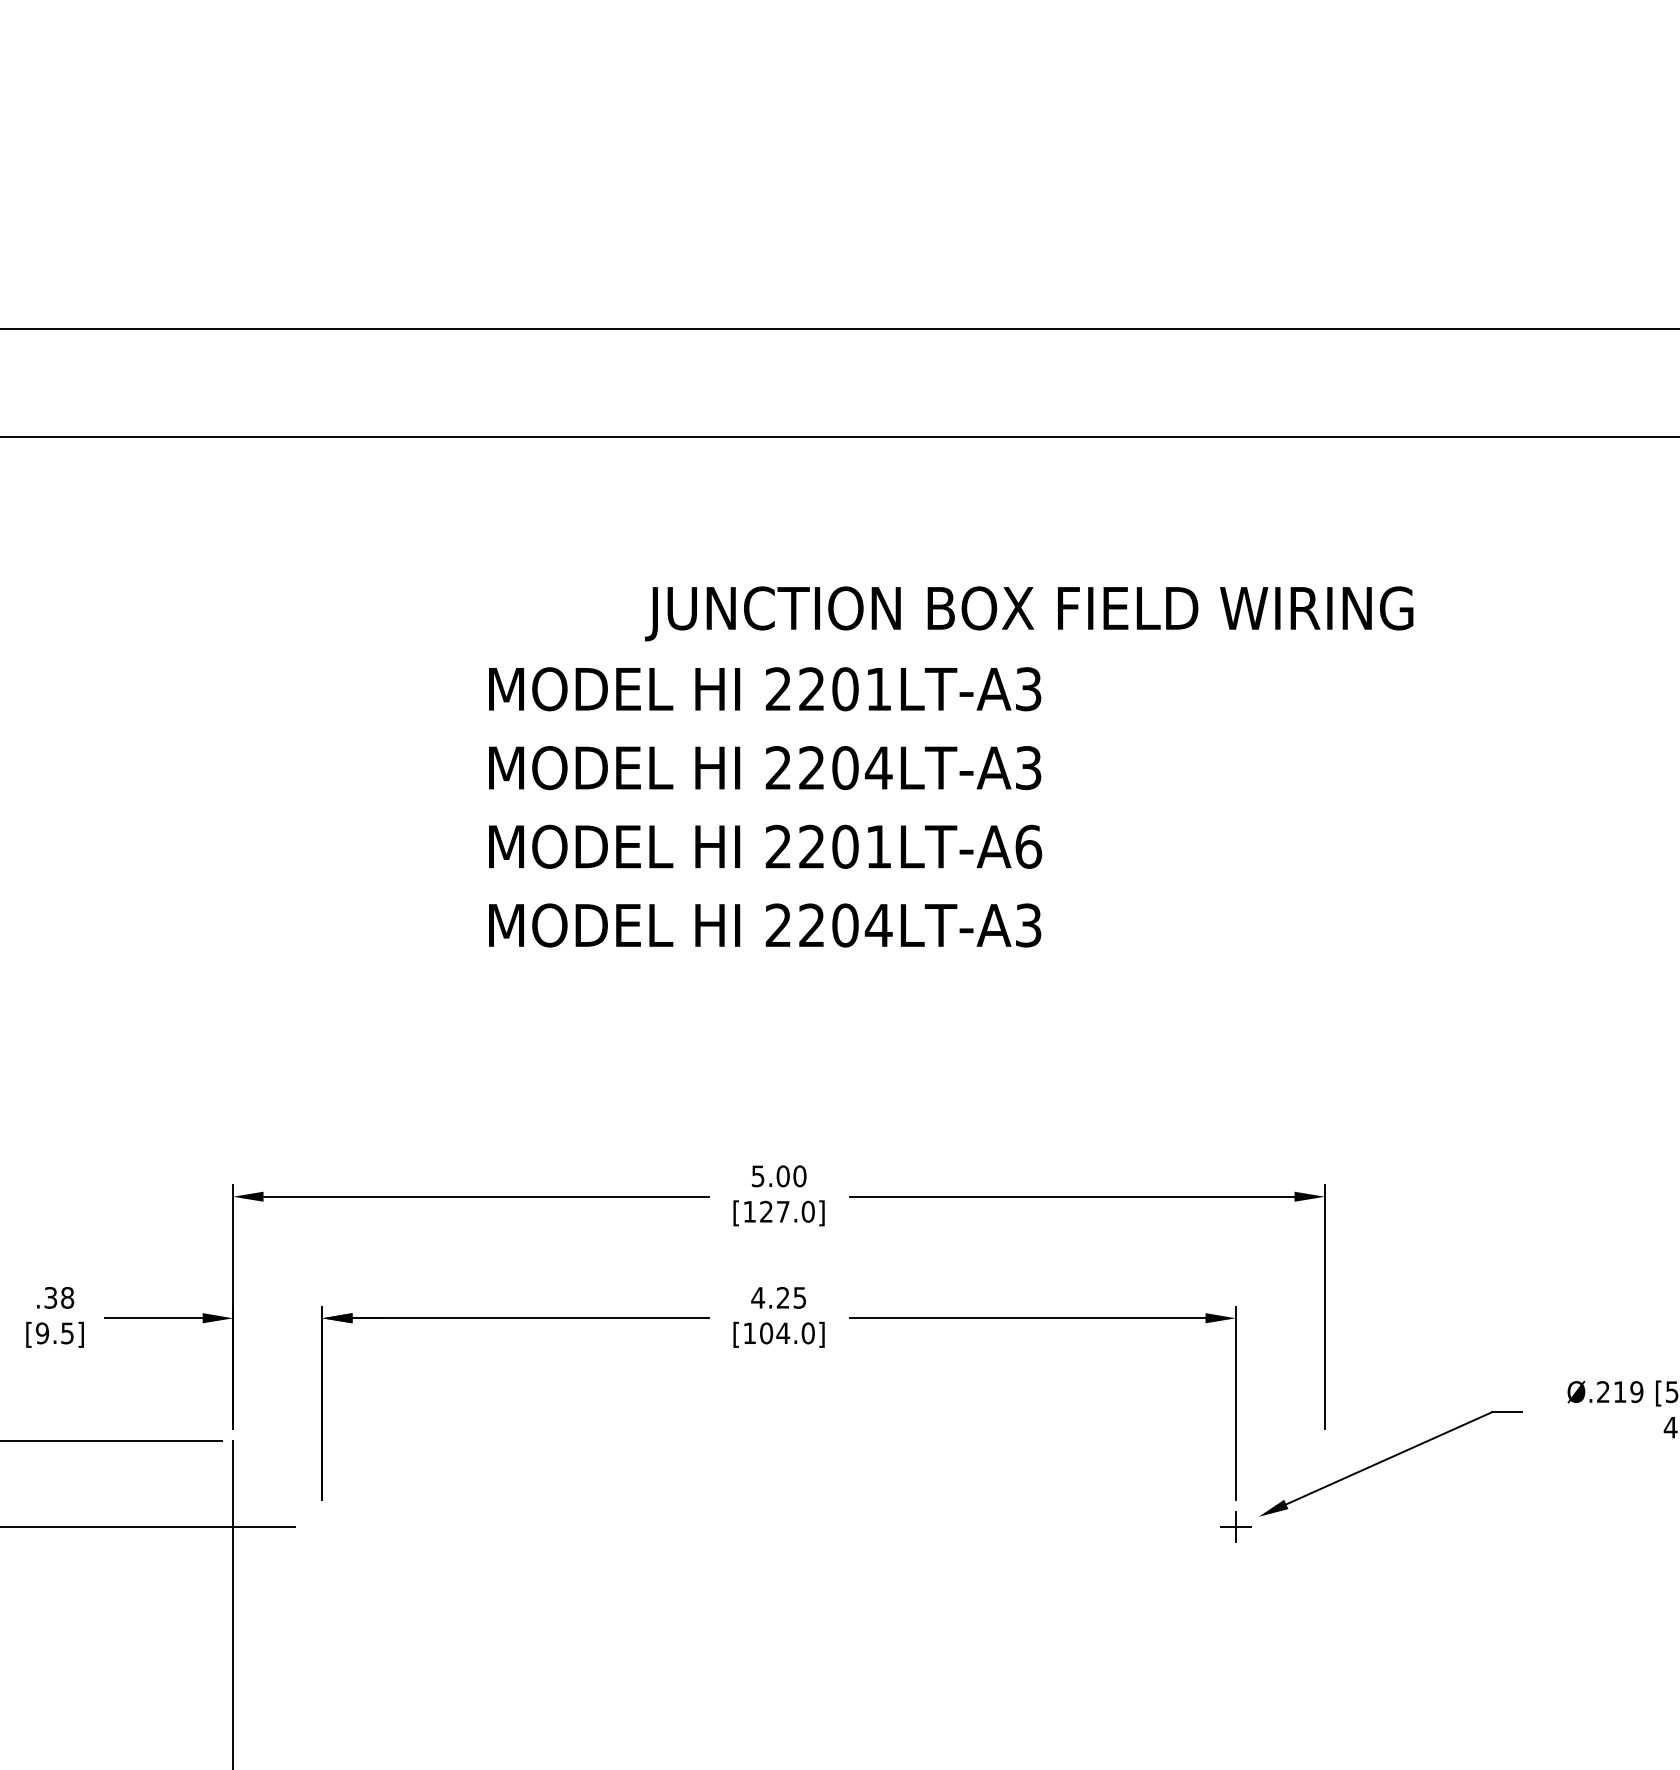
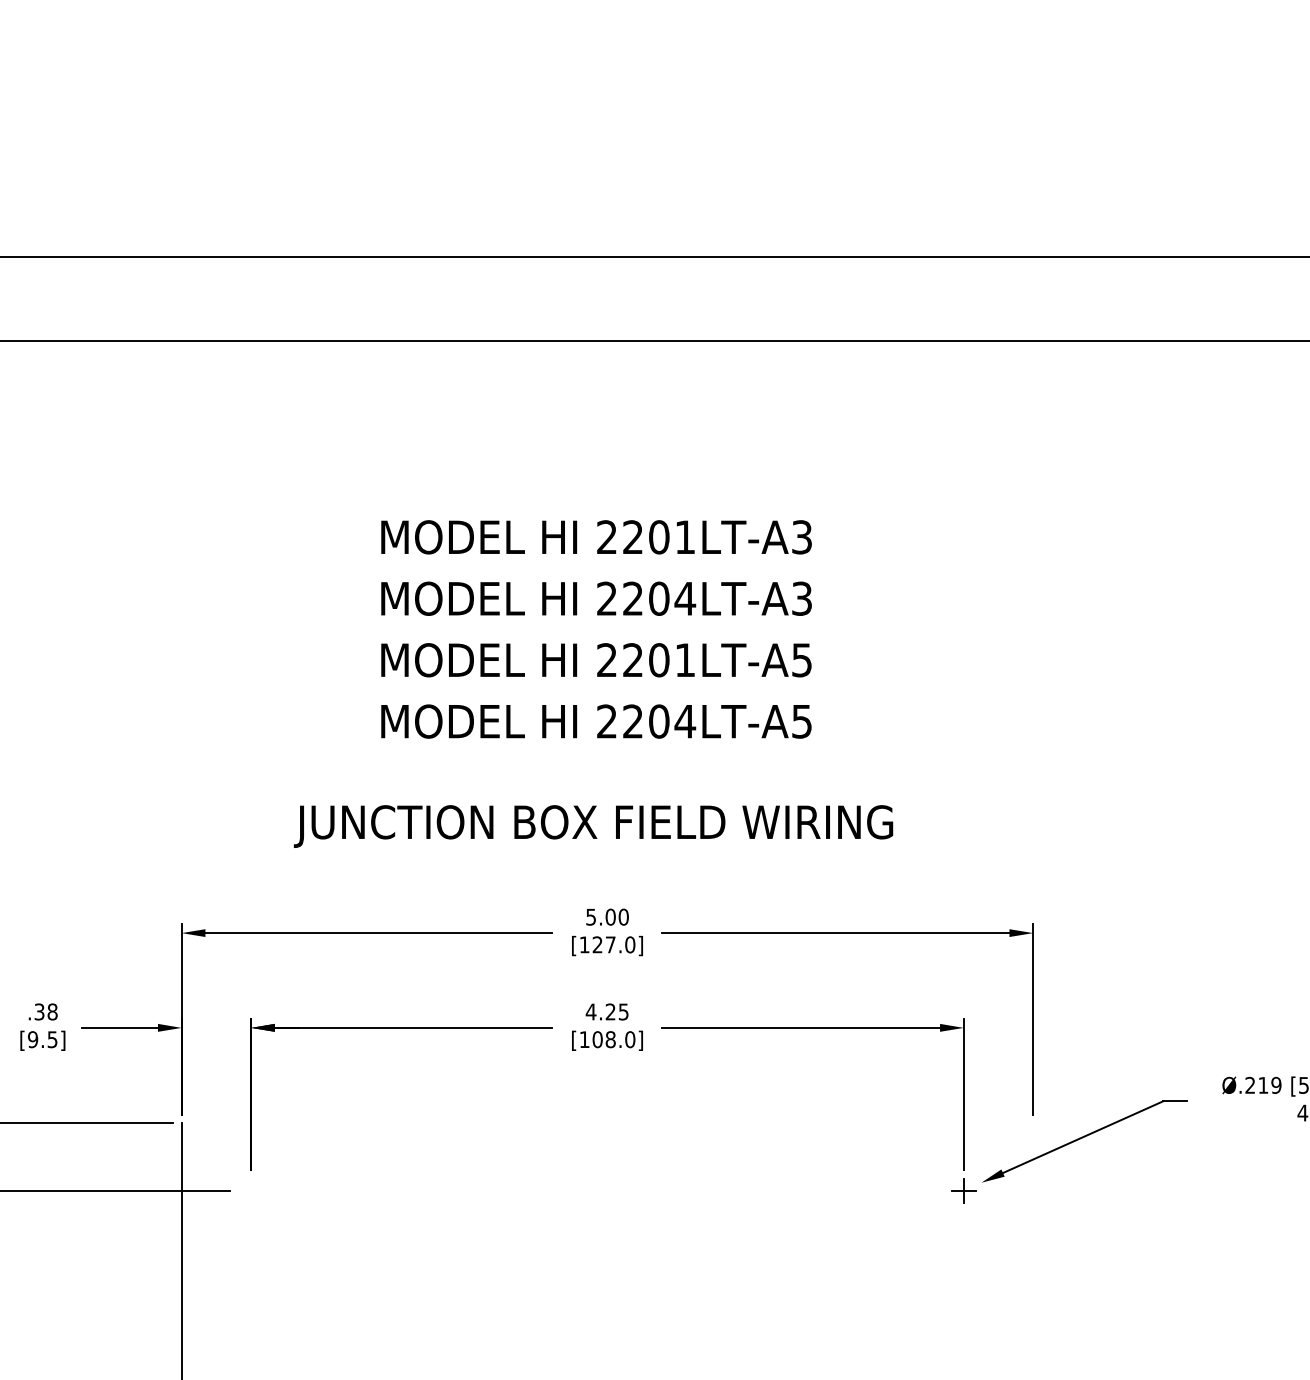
text: (1029, 613) -> (593, 826), moved
text: (1029, 847) -> (802, 660), 2201LT-A6 -> 2201LT-A5
text: (1027, 925) -> (801, 721), 2204LT-A3 -> 2204LT-A5
text: (782, 1333) -> (610, 1039), [104.0] -> [108.0]

